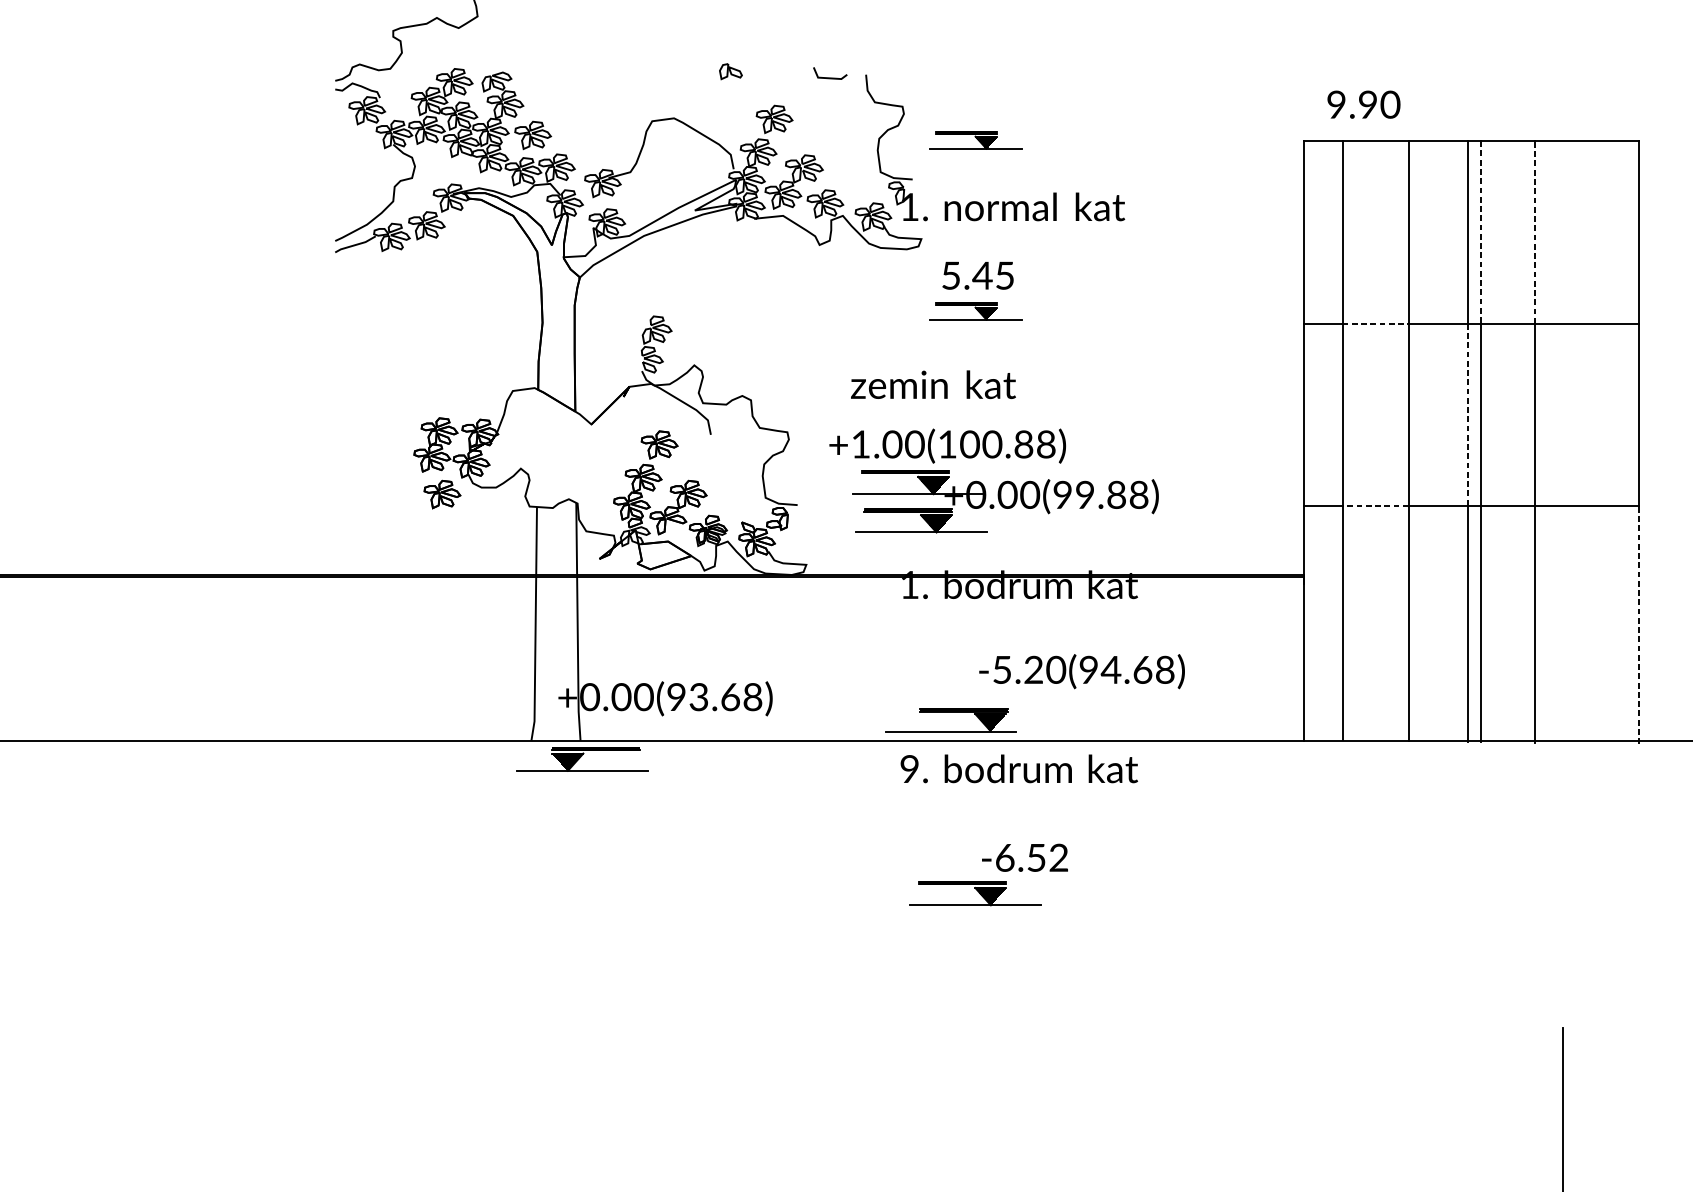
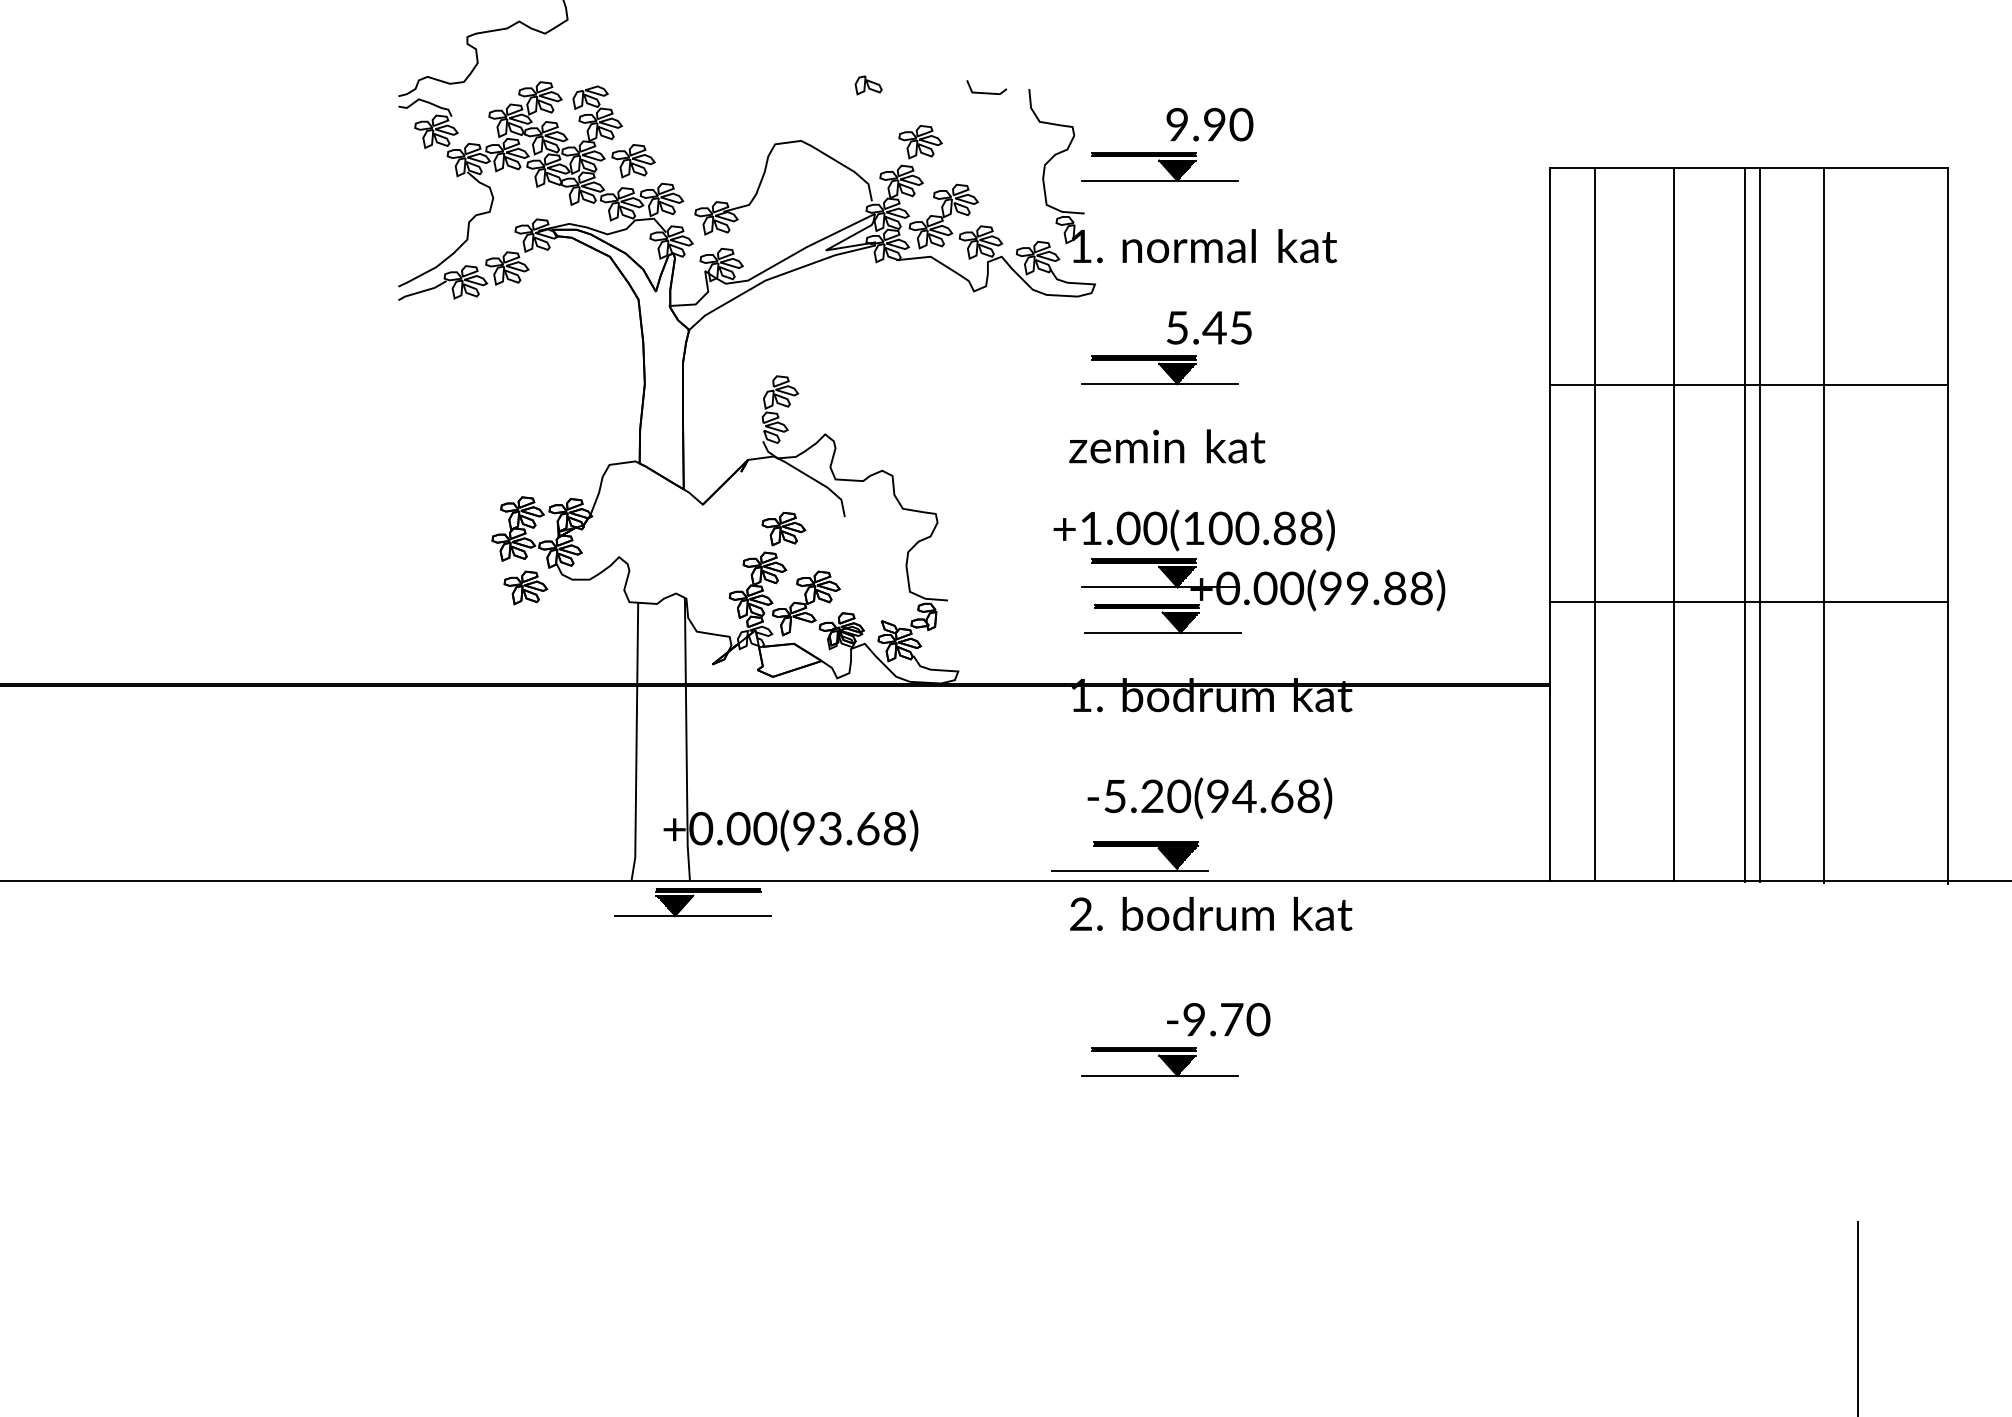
text: (1363, 104) -> (1209, 124), moved
part: (975, 140) -> (1159, 167), size x1.43
line: (1534, 232) -> (1823, 276), dashed -> solid
line: (1480, 233) -> (1759, 277), dashed -> solid
text: (978, 275) -> (1209, 327), moved
part: (975, 311) -> (1159, 370), size x1.43
line: (1376, 323) -> (1635, 384), dashed -> solid
text: (933, 384) -> (1167, 446), moved
line: (1467, 415) -> (1744, 493), dashed -> solid
part: (1000, 484) -> (1256, 576), moved
line: (1375, 505) -> (1634, 601), dashed -> solid
line: (1639, 624) -> (1948, 742), dashed -> solid
text: (1081, 671) -> (1209, 798), moved
text: (909, 769) -> (1080, 914), 9. -> 2.
text: (1032, 857) -> (1226, 1019), -6.52 -> -9.70

